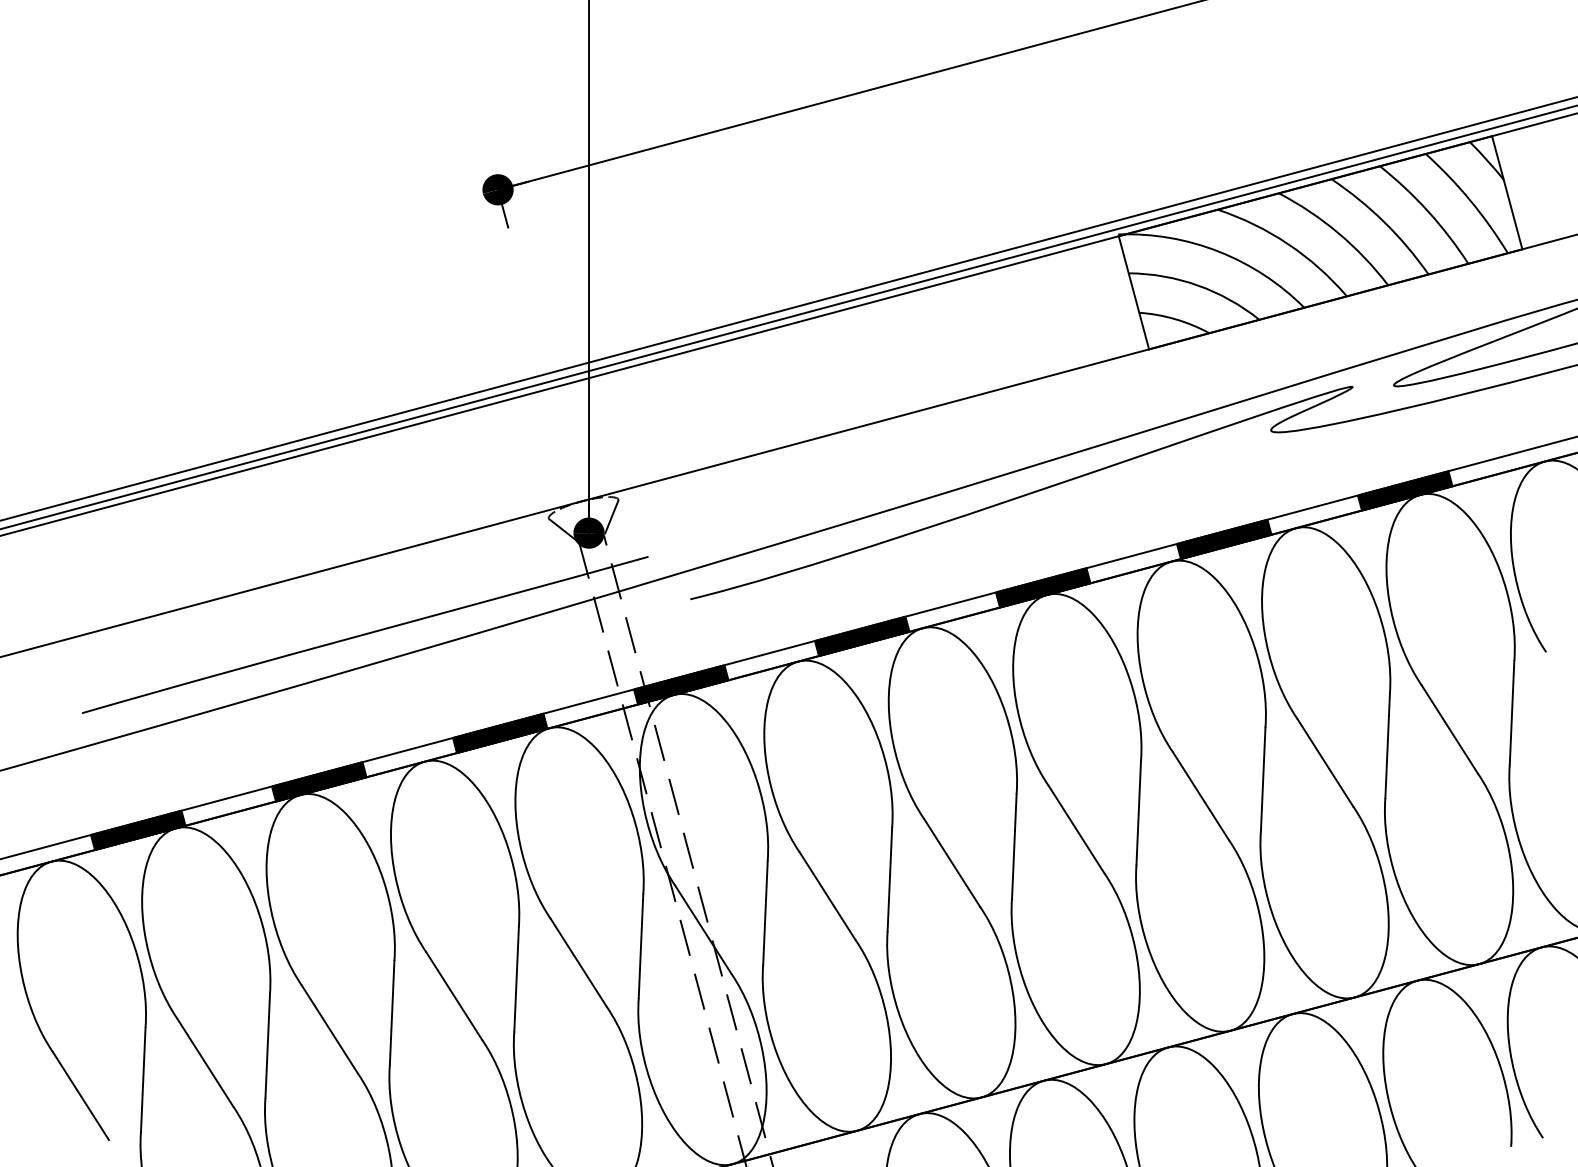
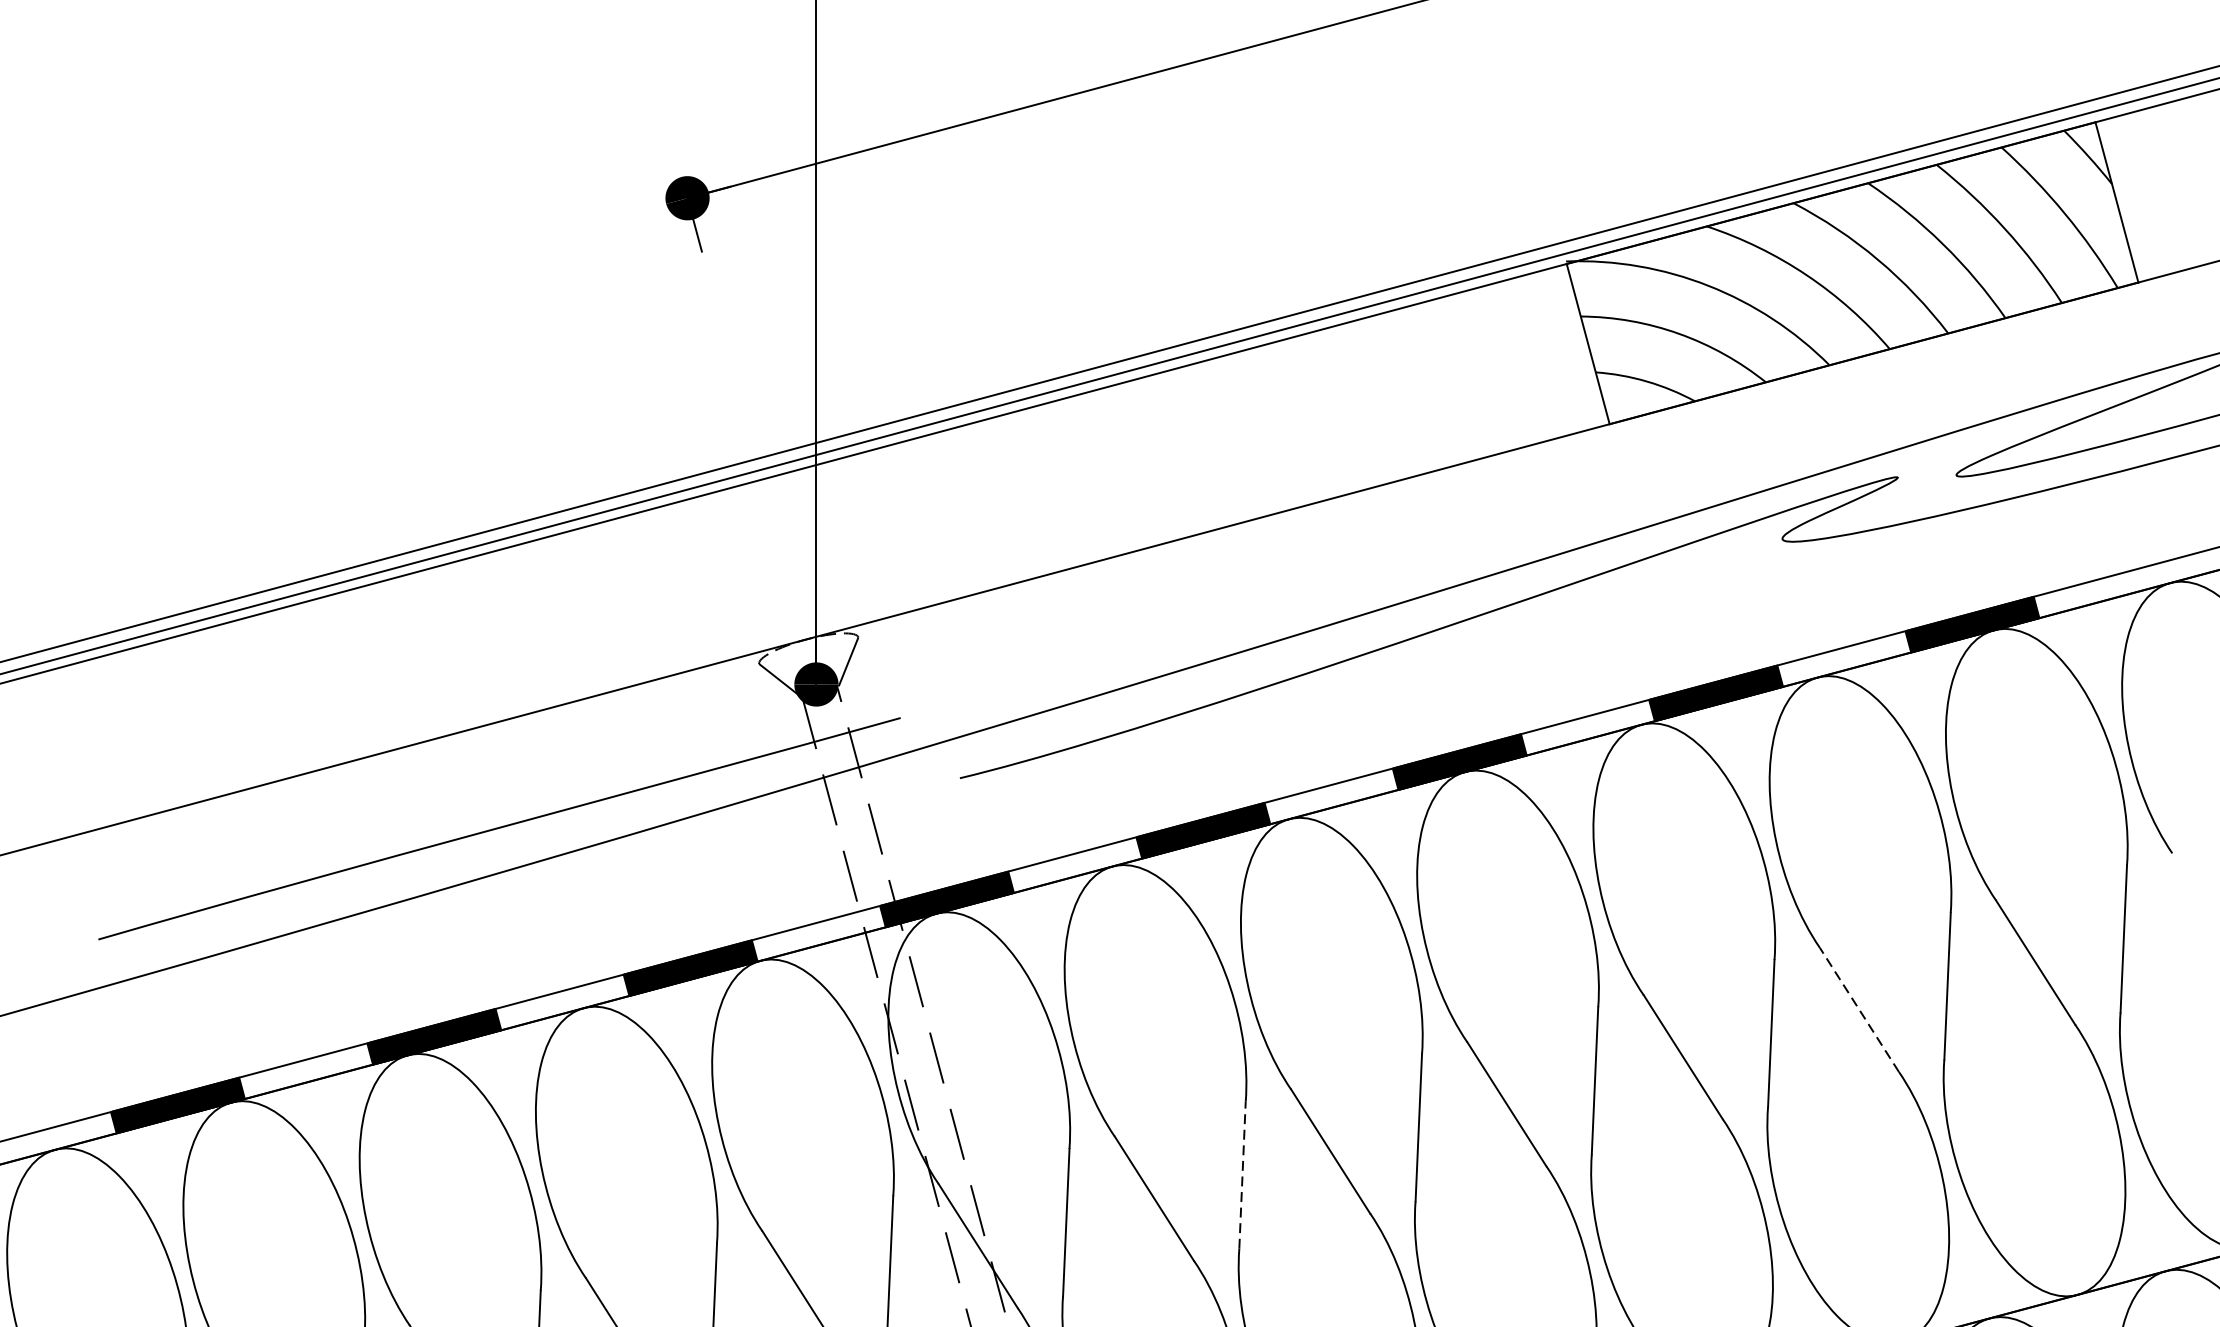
line: (1325, 762) -> (1859, 1009), solid -> dashed
line: (889, 879) -> (1241, 1175), solid -> dashed

